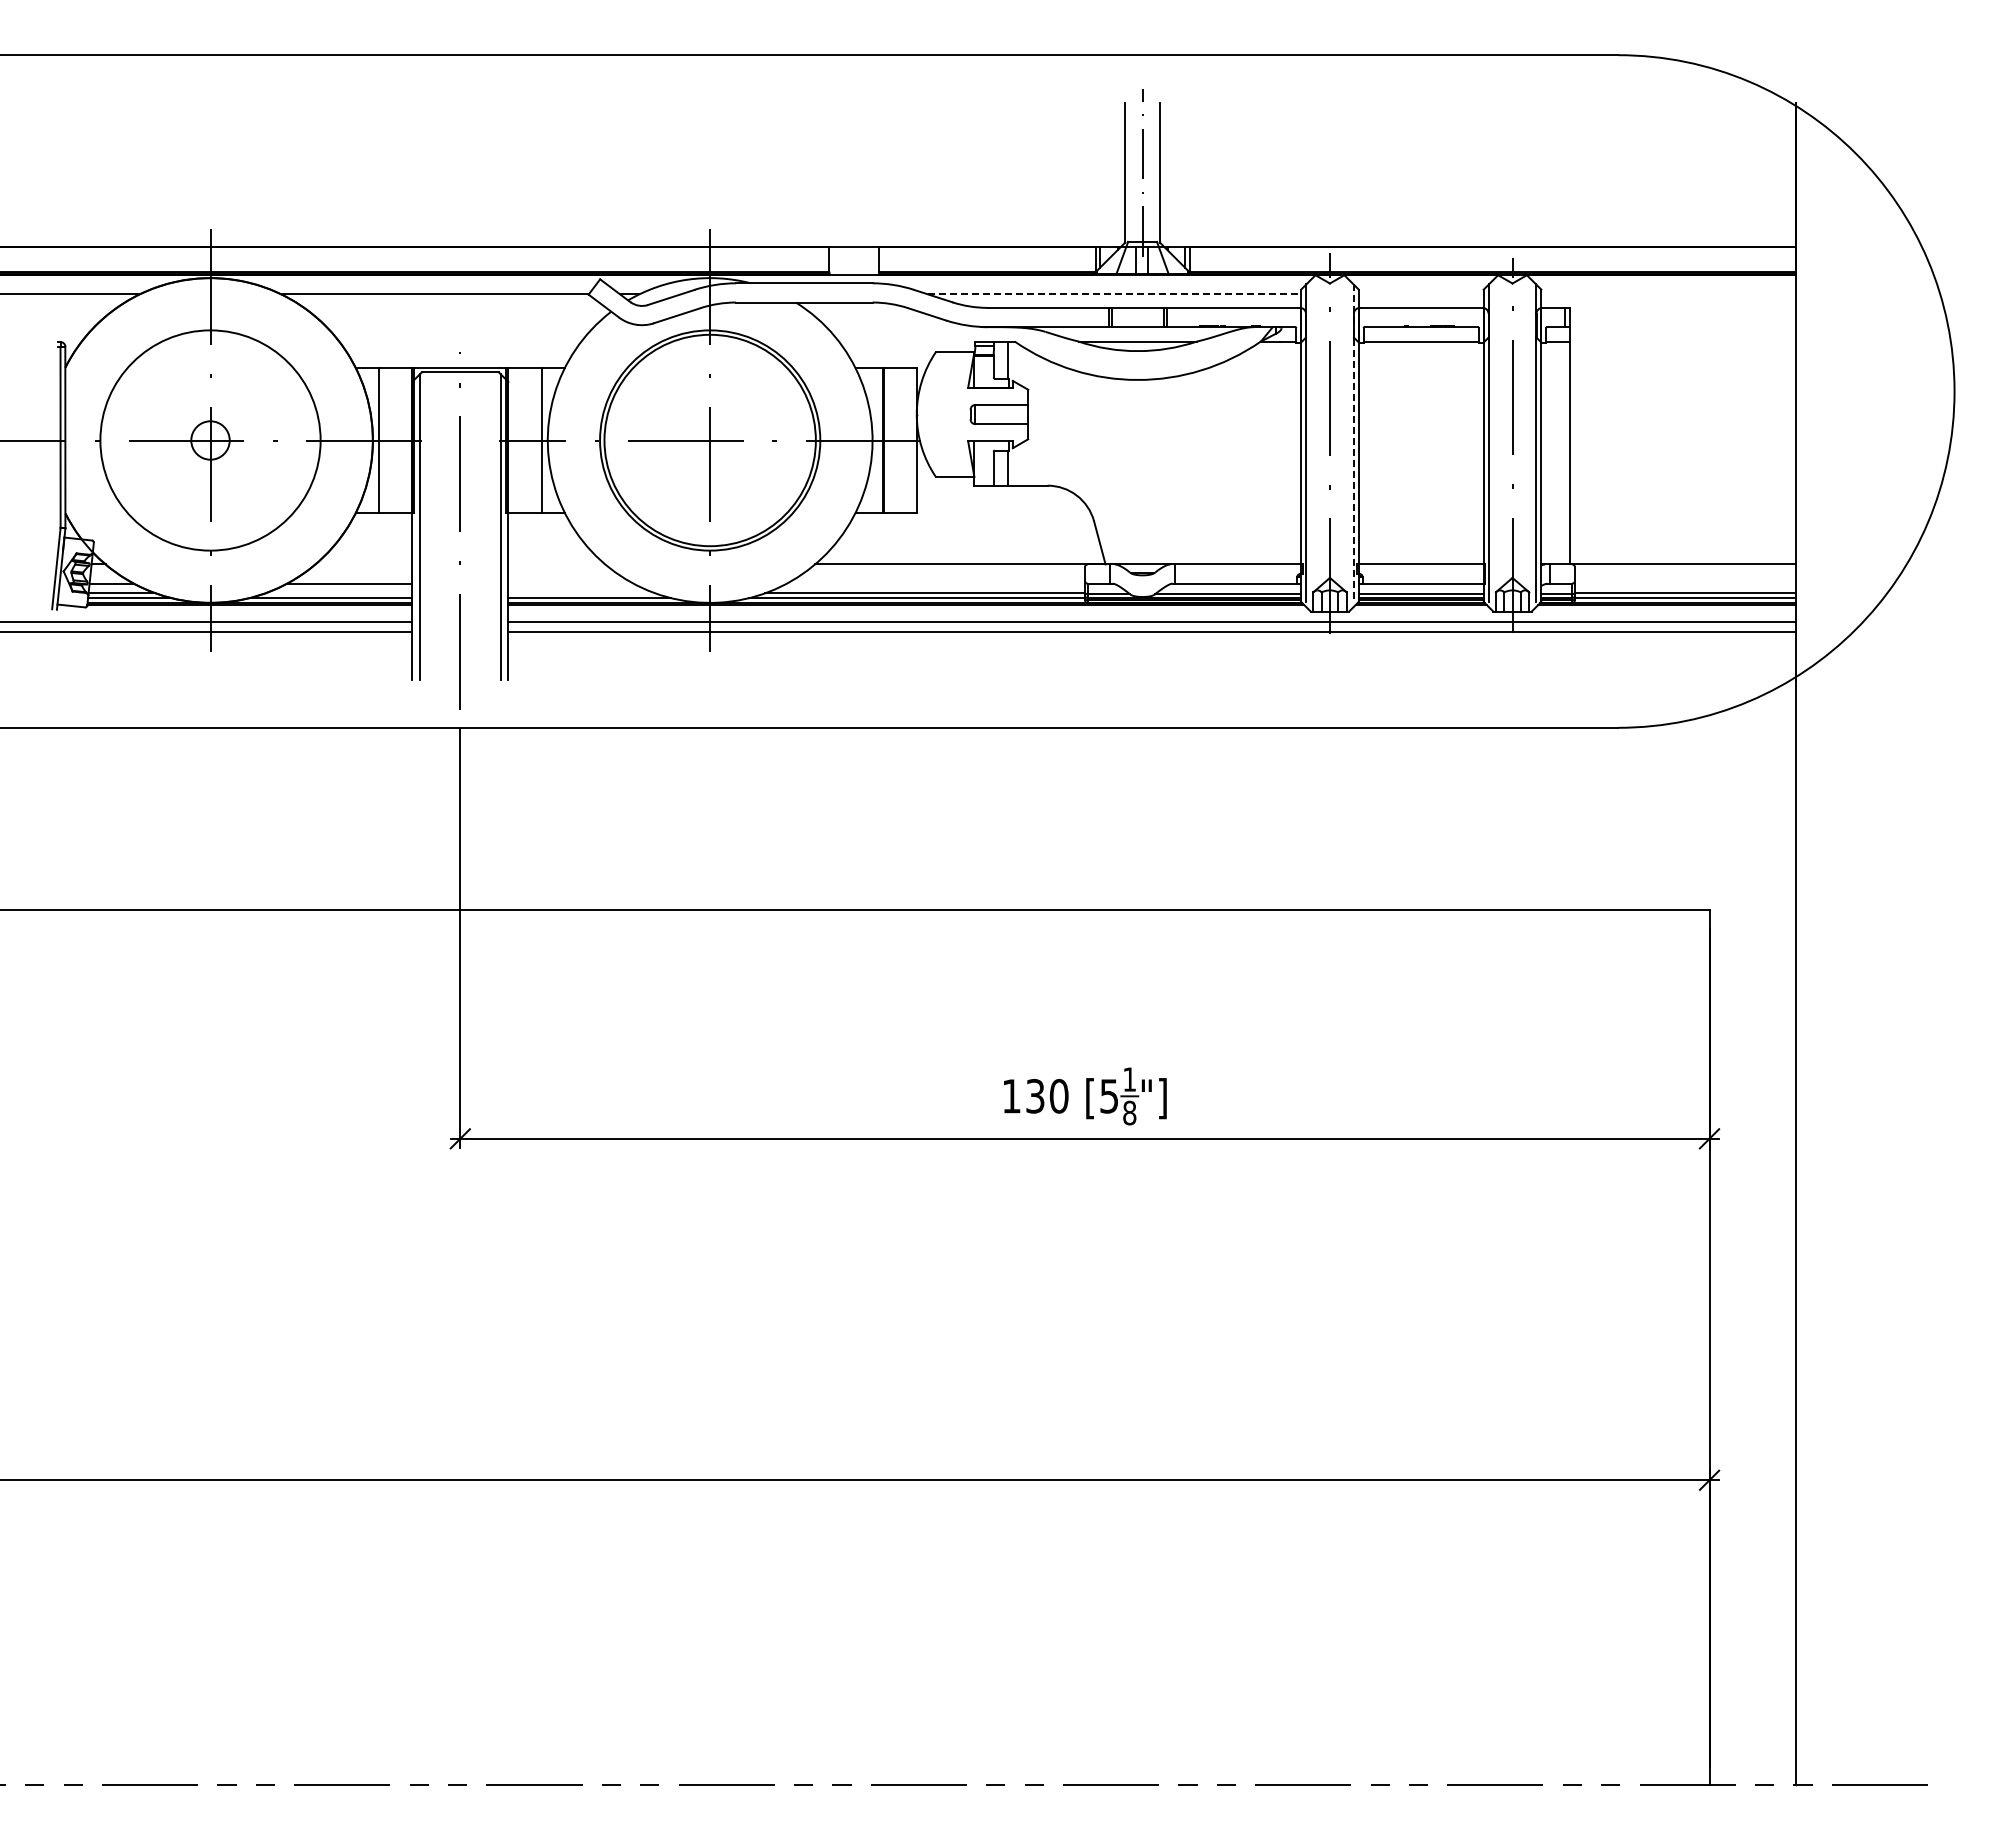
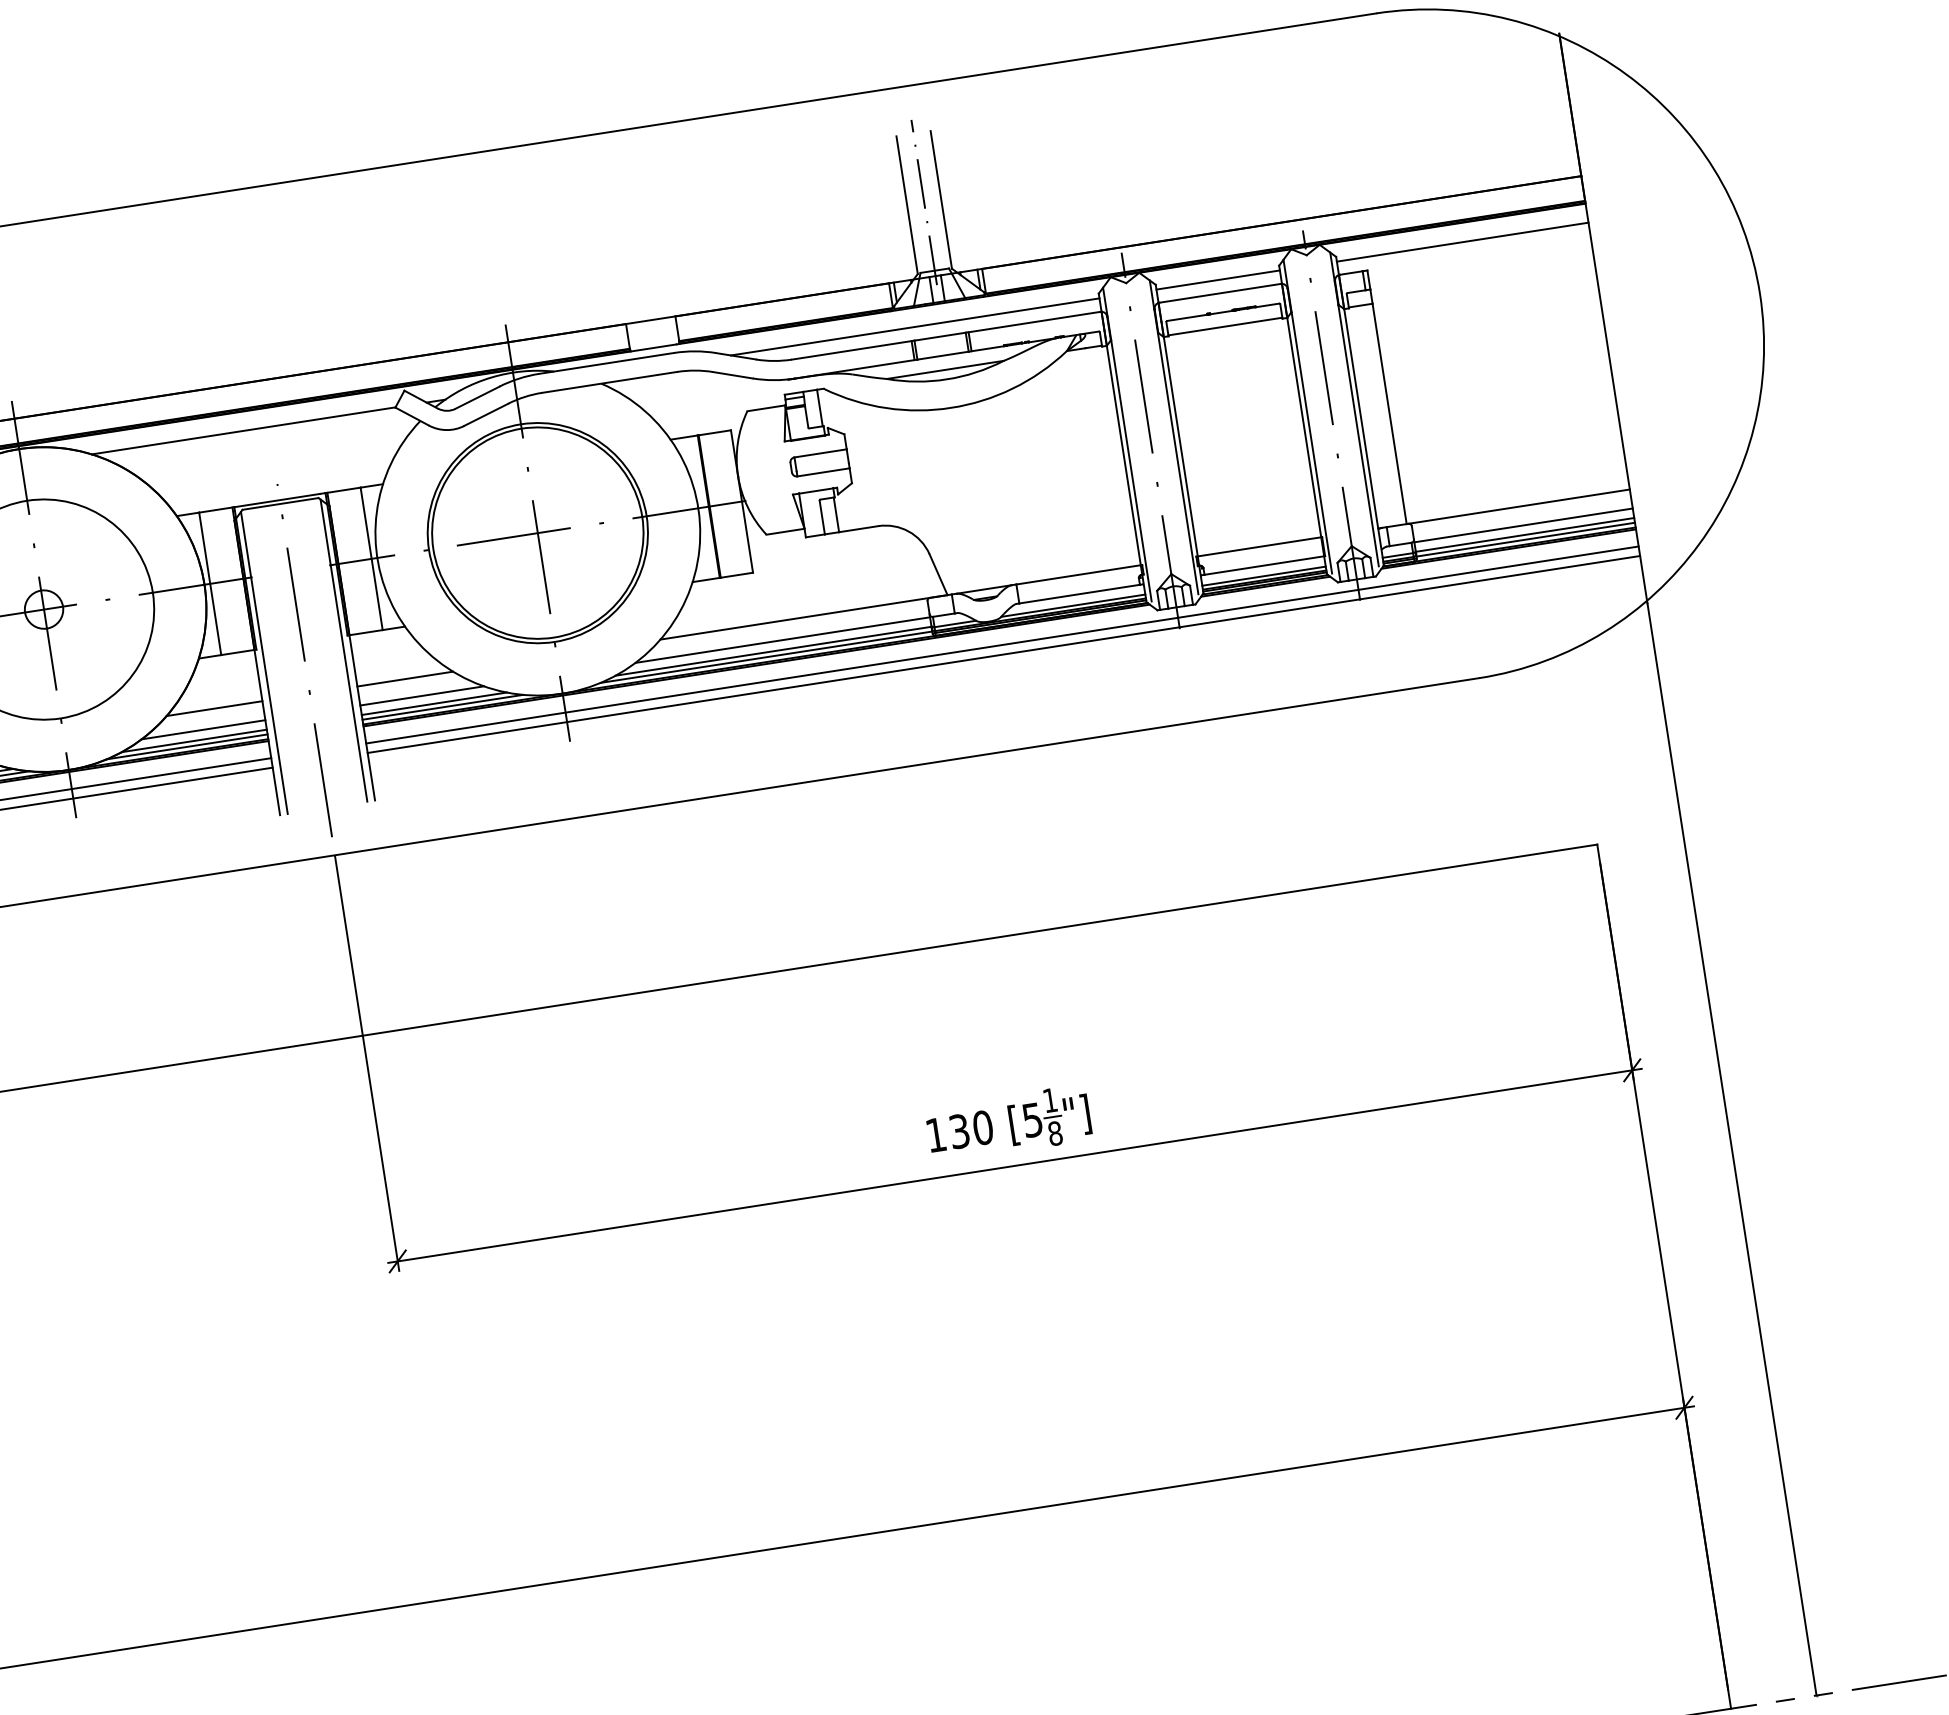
line: (1114, 294) -> (915, 326), dashed -> solid
line: (1420, 294) -> (1217, 280), added
line: (1668, 294) -> (1462, 242), added
line: (1353, 443) -> (1174, 437), dashed -> solid
line: (363, 564) -> (214, 708), added
line: (556, 564) -> (404, 679), added
line: (570, 583) -> (421, 695), added
line: (935, 583) -> (782, 639), added
line: (1685, 583) -> (1523, 525), added
line: (338, 593) -> (193, 741), added
line: (581, 593) -> (434, 704), added

